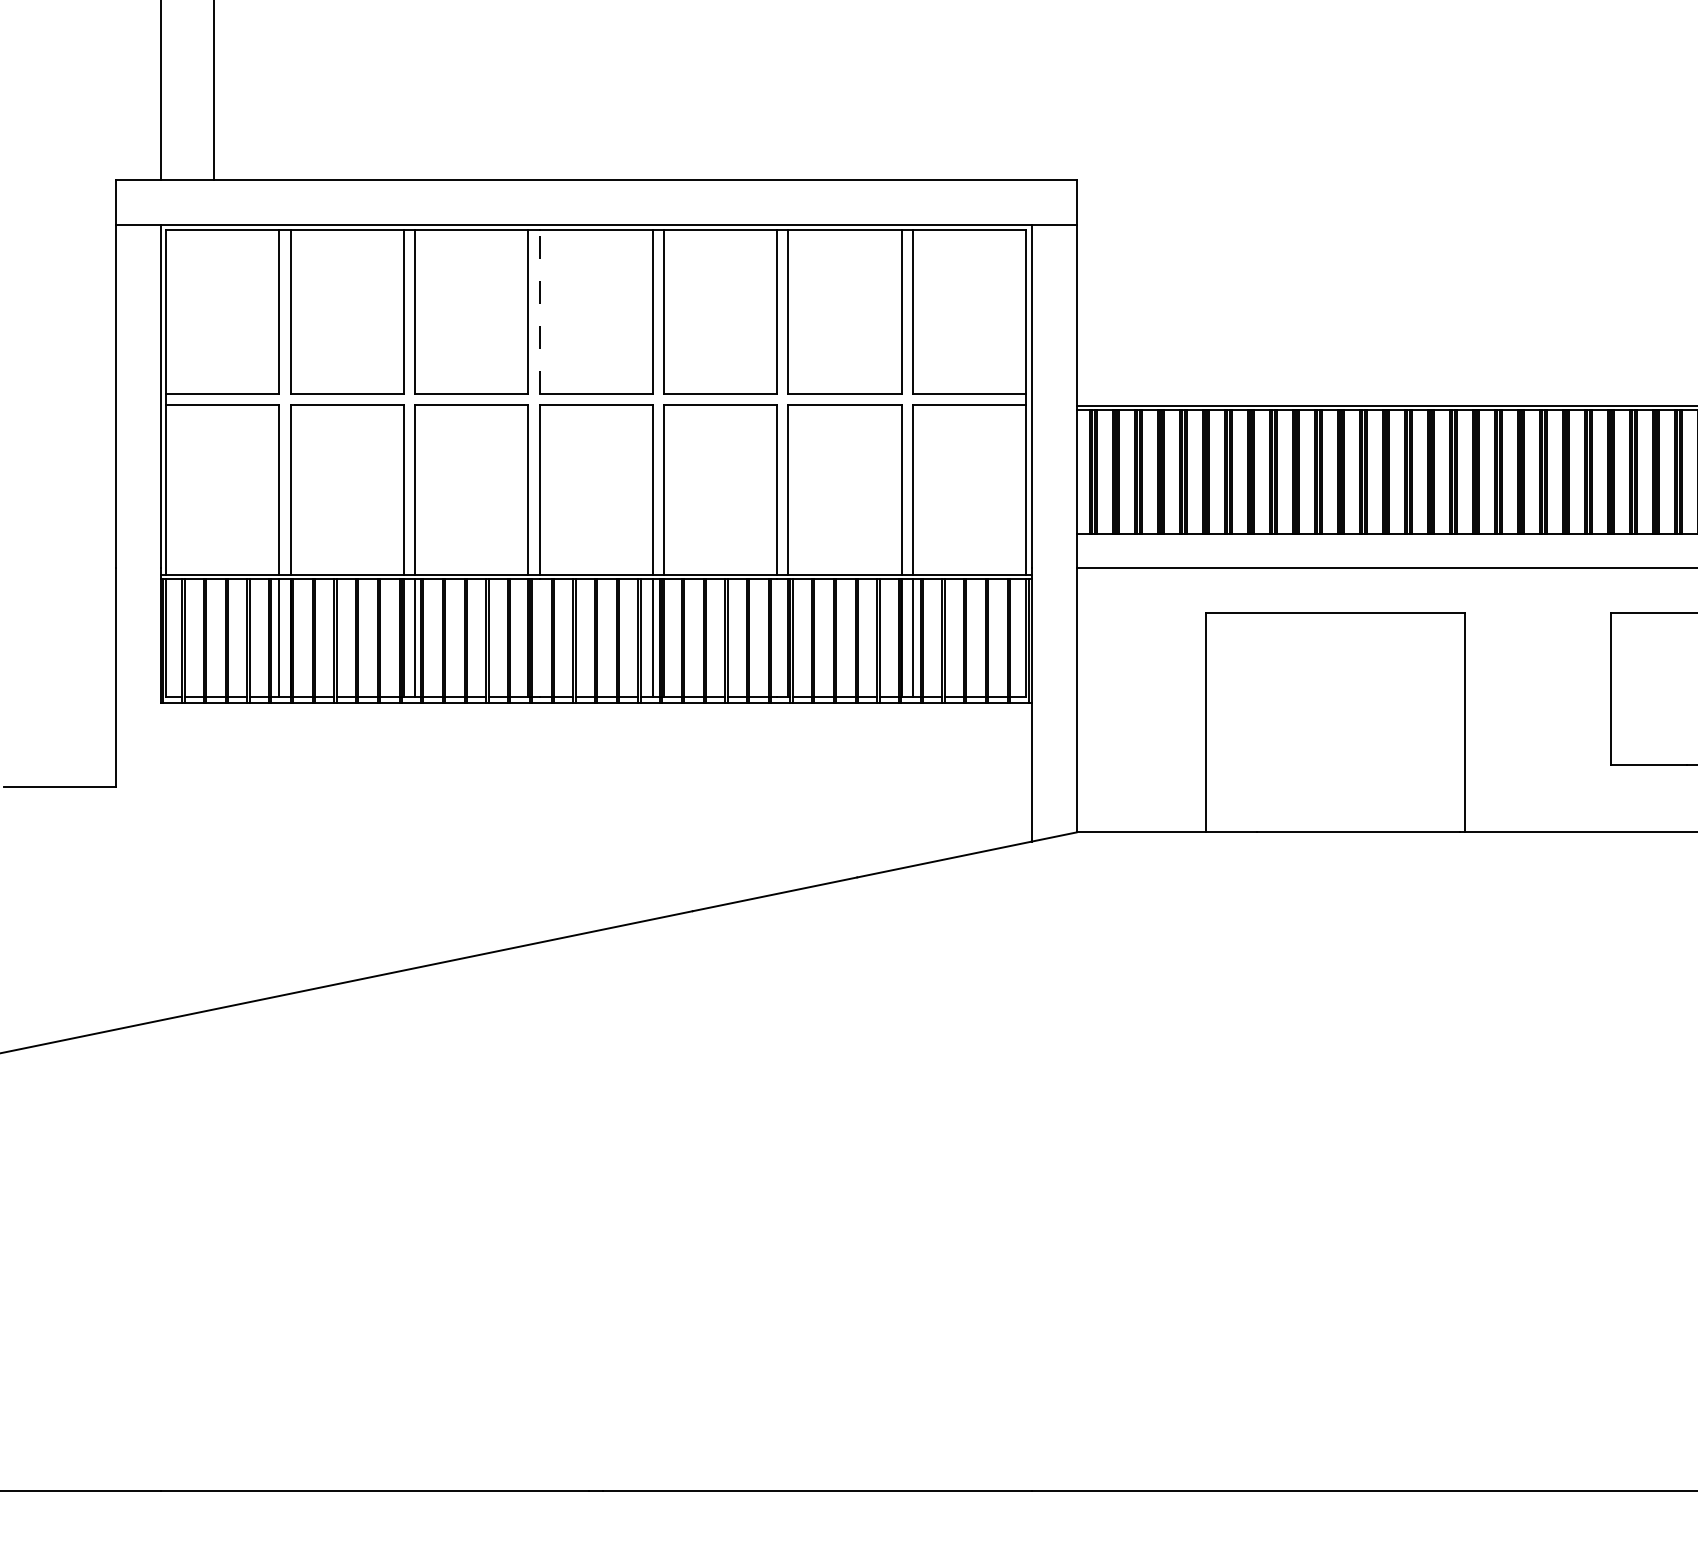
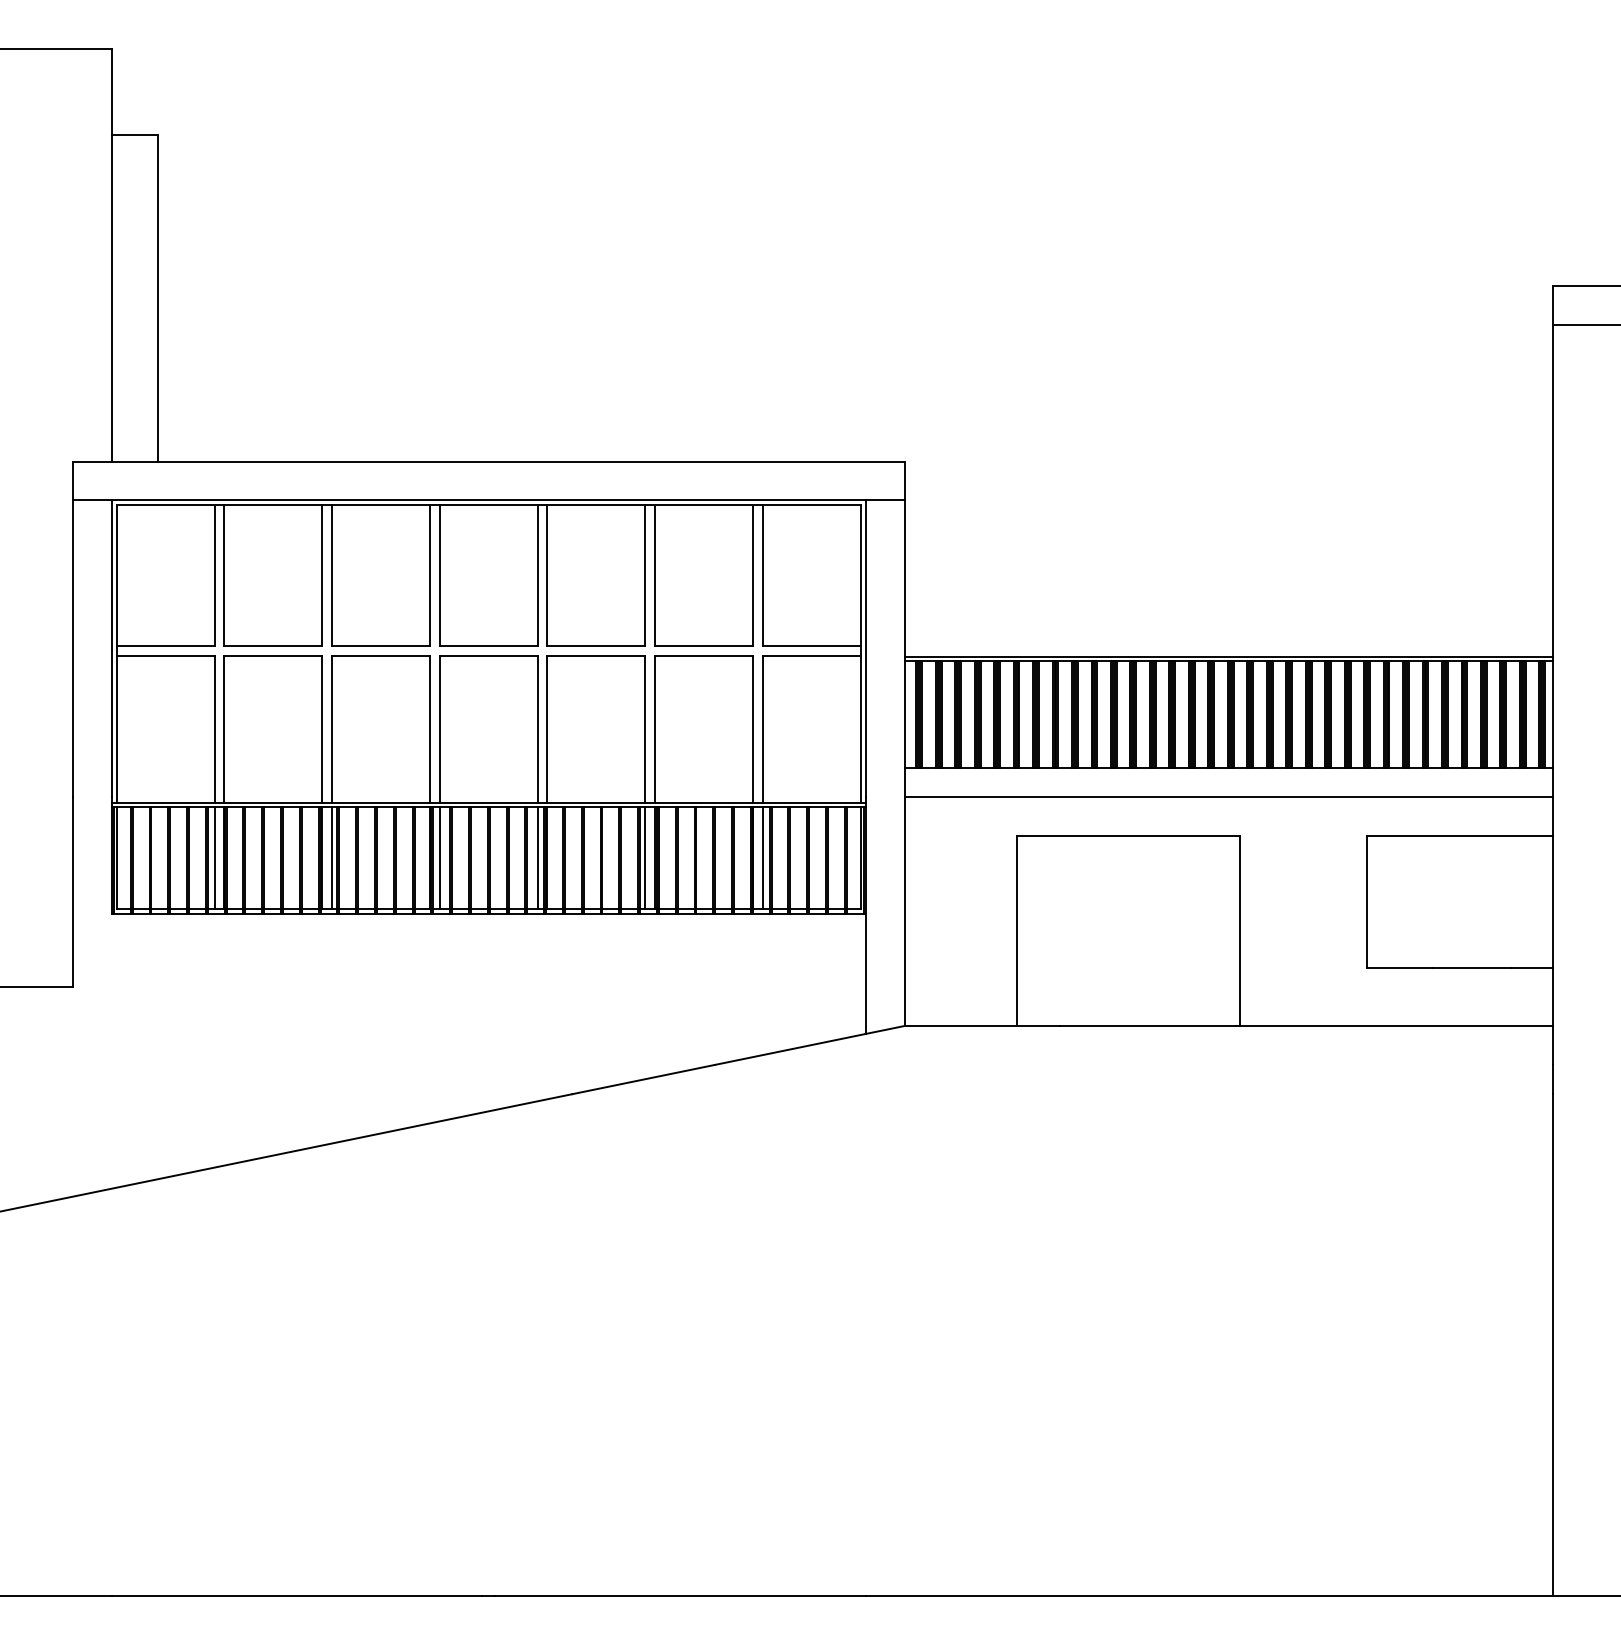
line: (539, 311) -> (439, 575), dashed -> solid
line: (539, 637) -> (439, 857), added
line: (777, 637) -> (645, 857), added

